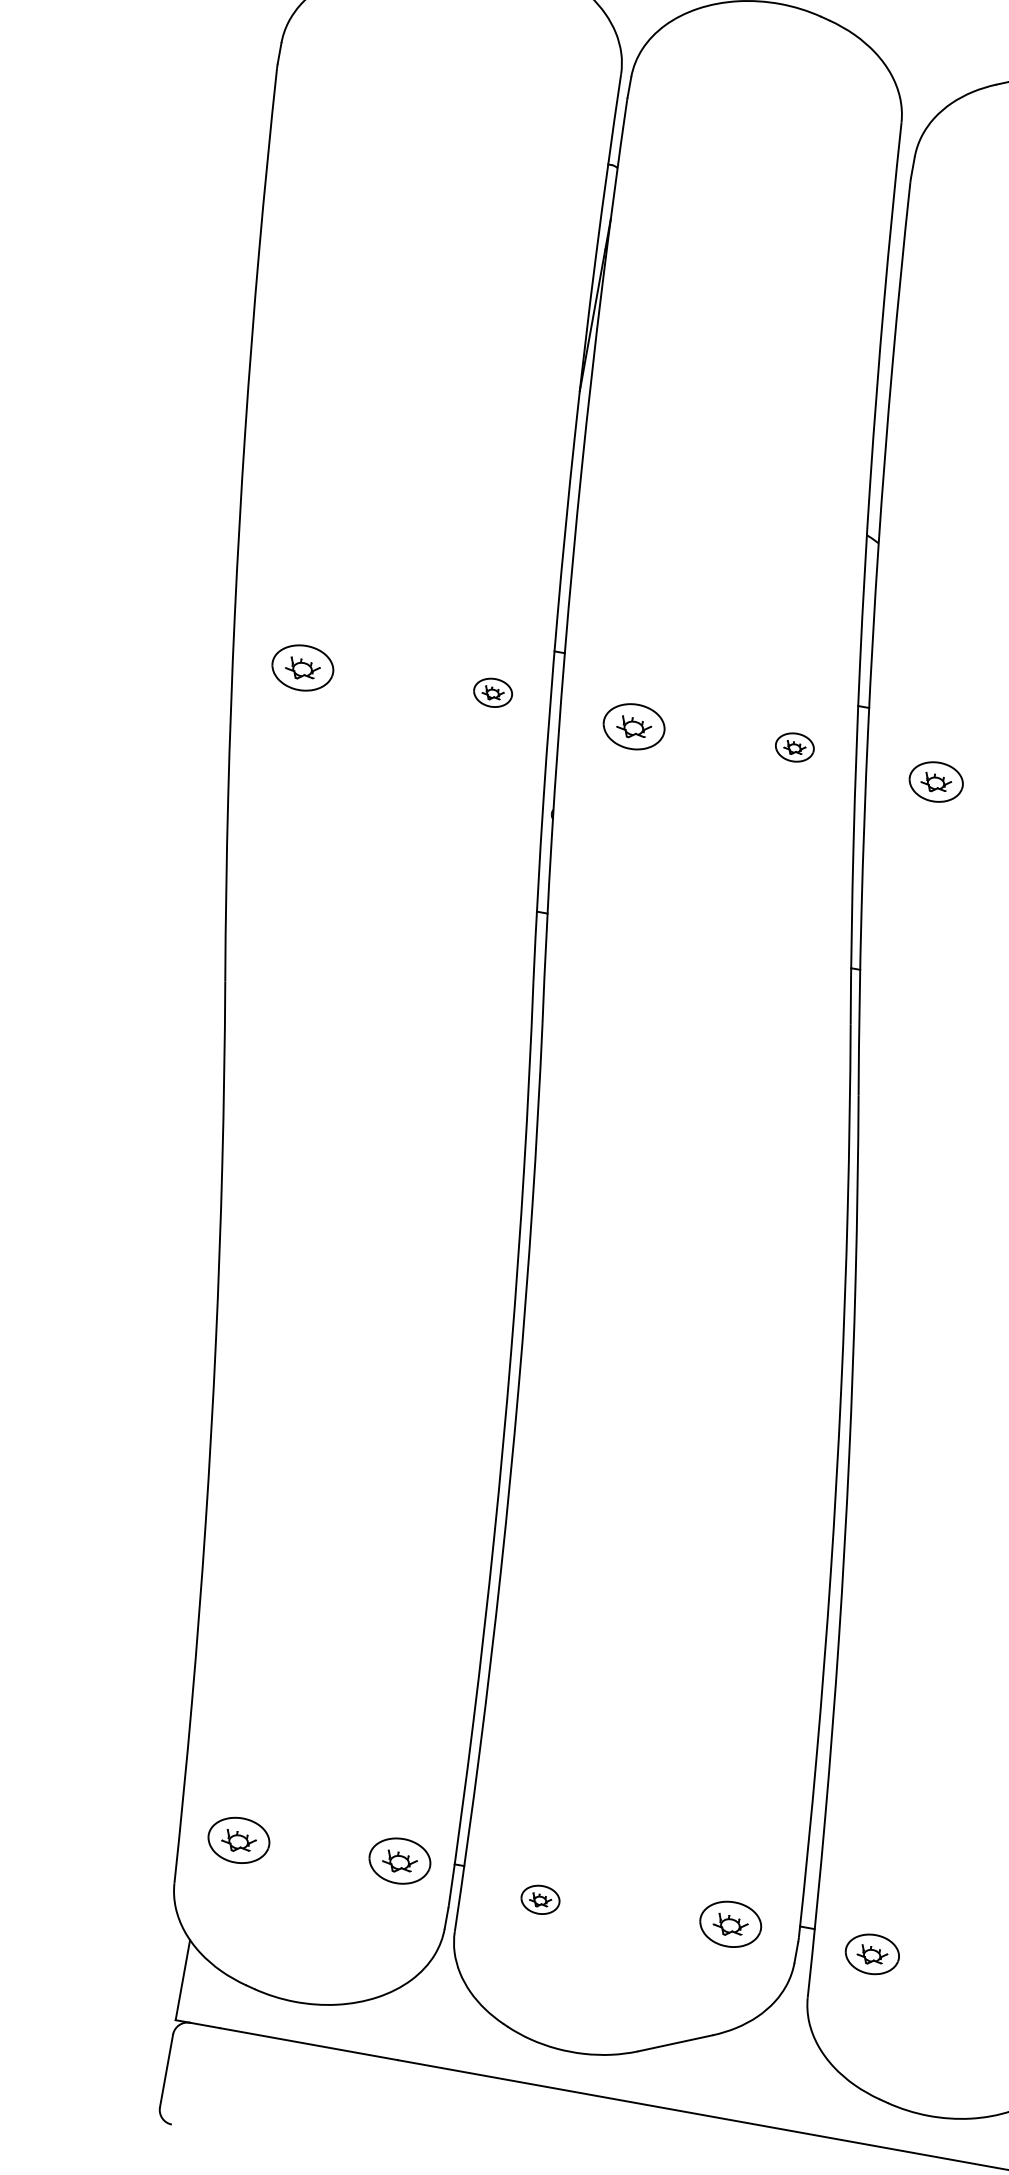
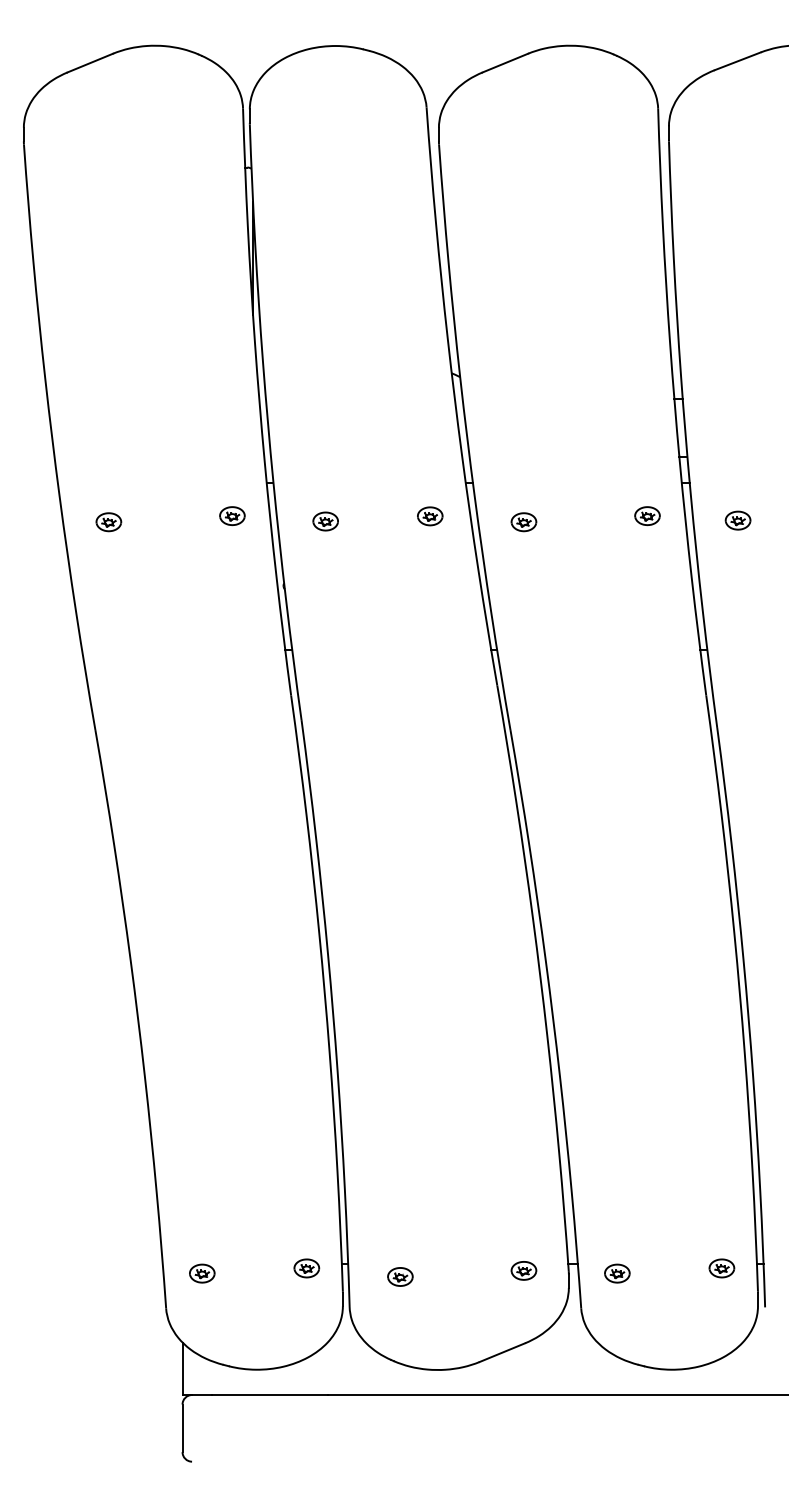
part: (302, 668) -> (108, 522), size x0.62
part: (633, 726) -> (325, 521), size x0.62
part: (935, 782) -> (523, 522), size x0.71
part: (239, 1840) -> (202, 1273), size x0.62
part: (399, 1861) -> (306, 1268), size x0.62
part: (730, 1923) -> (523, 1270), size x0.62
part: (872, 1954) -> (617, 1273), size x0.71

